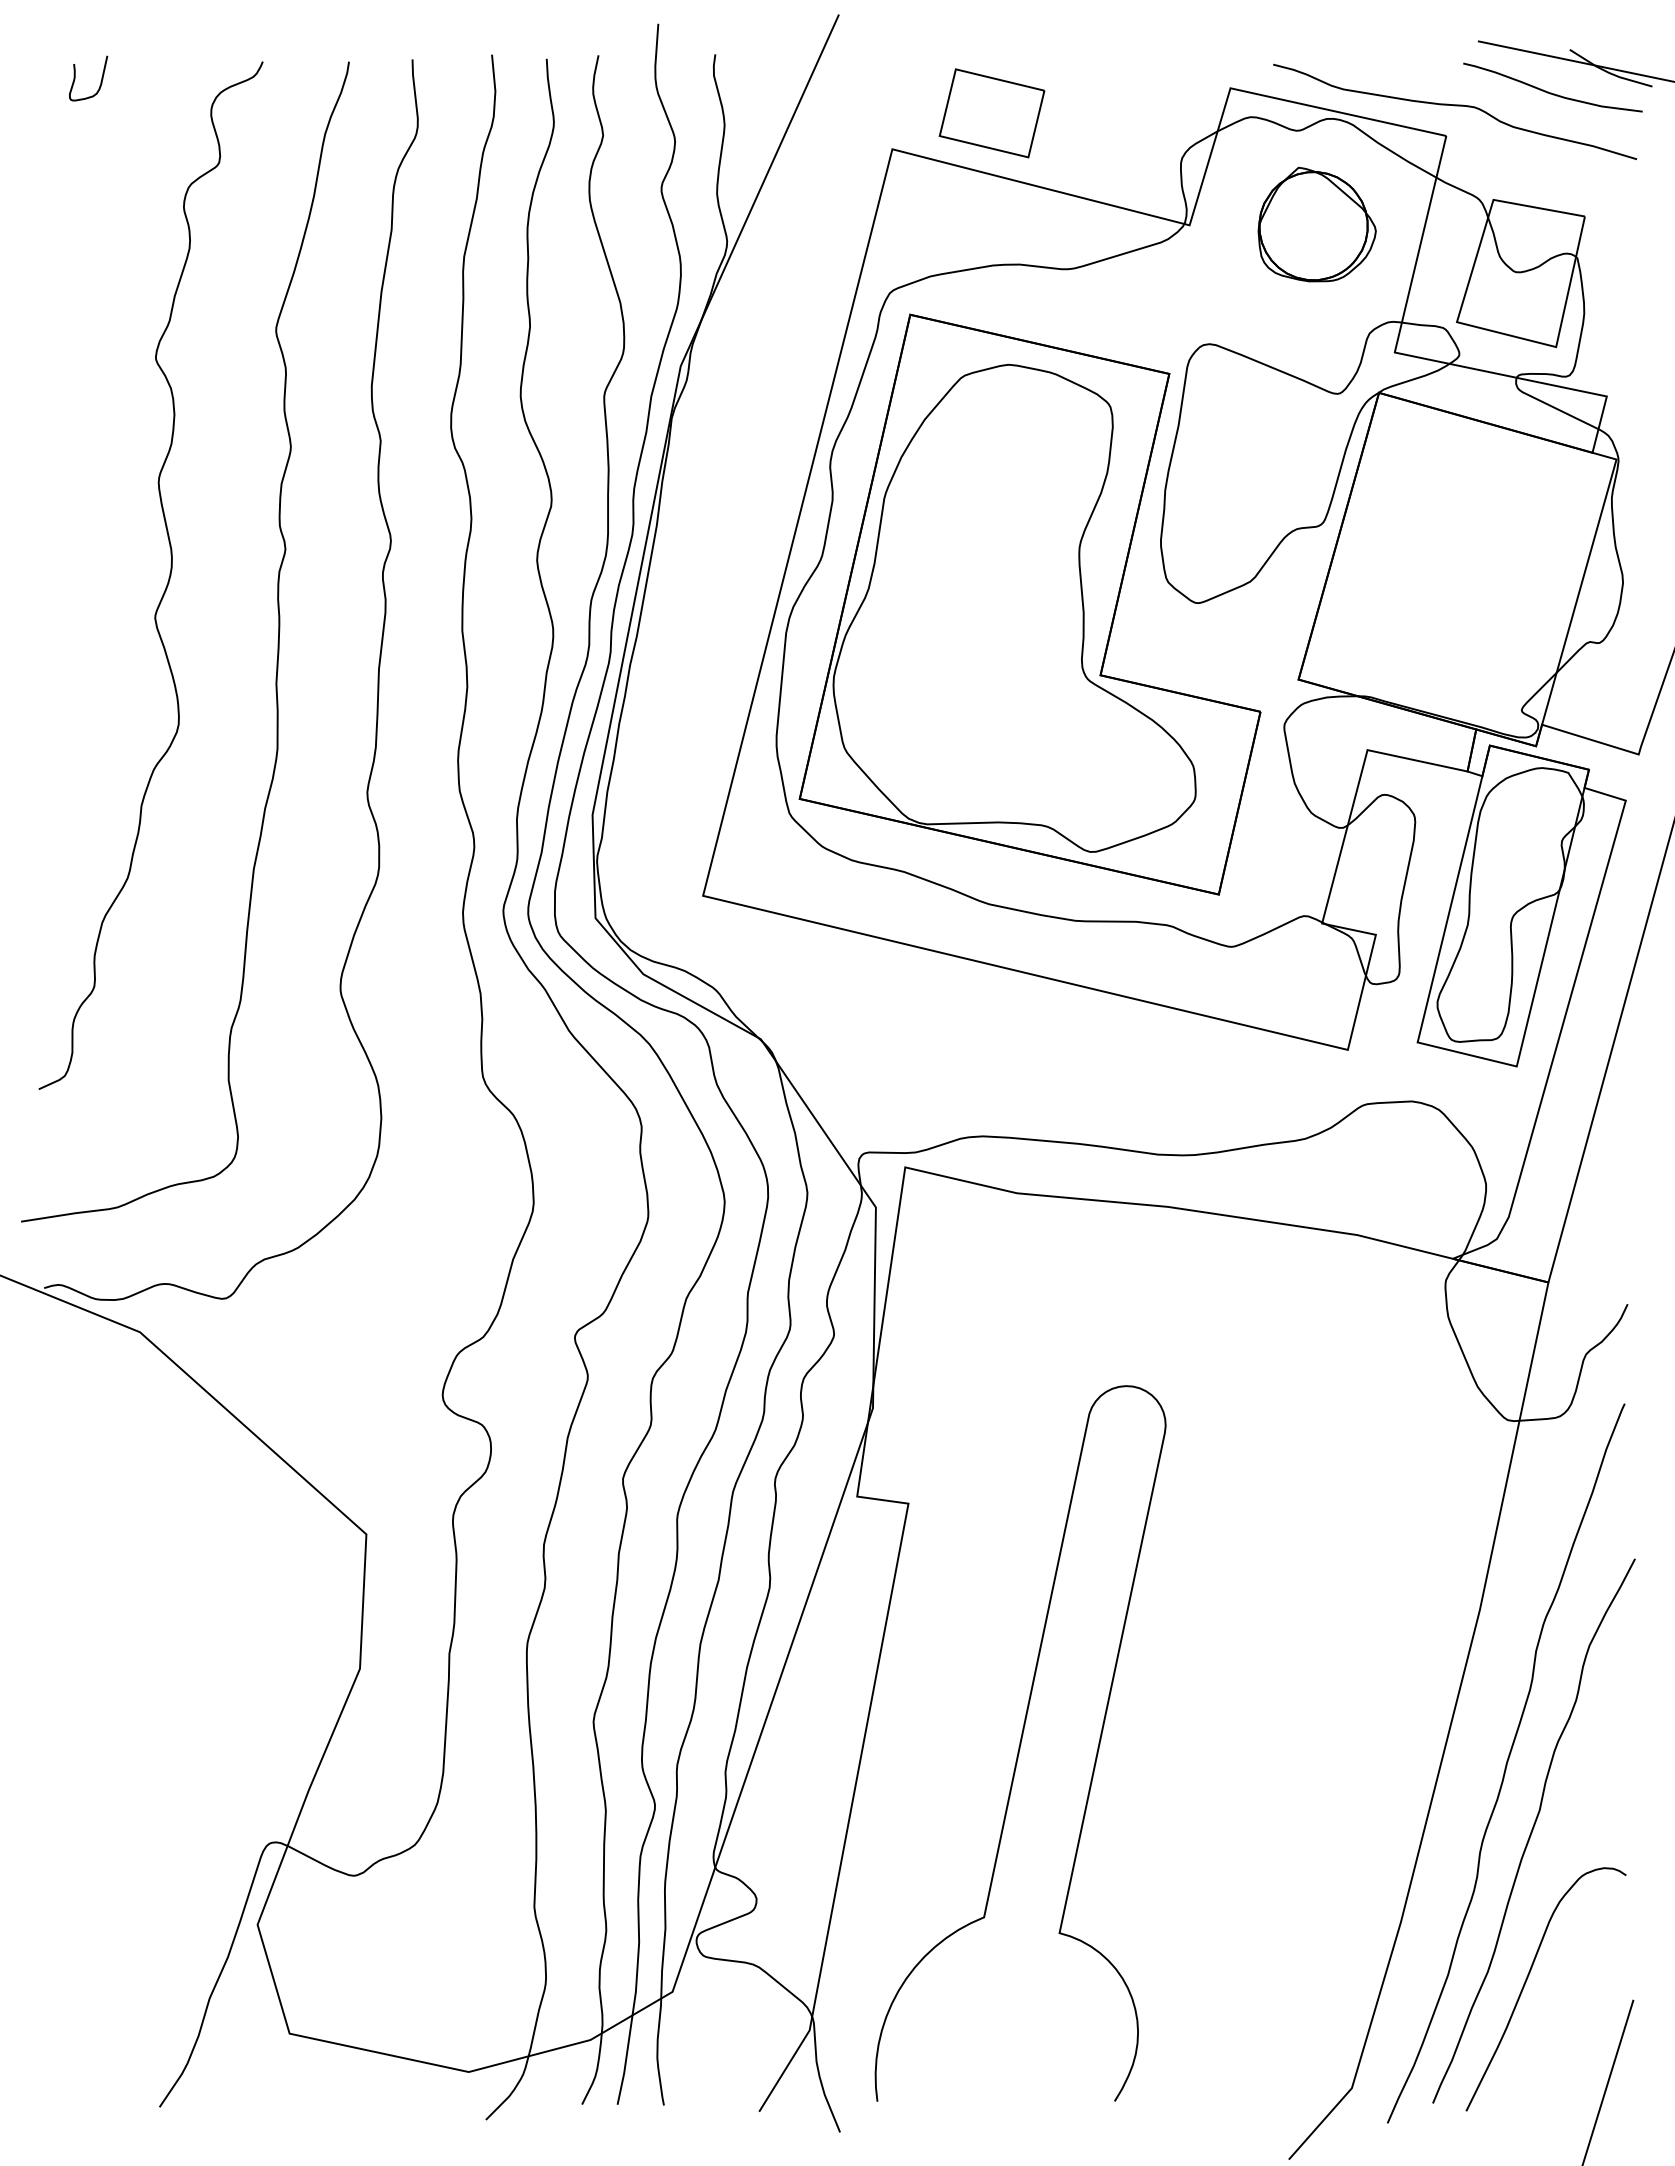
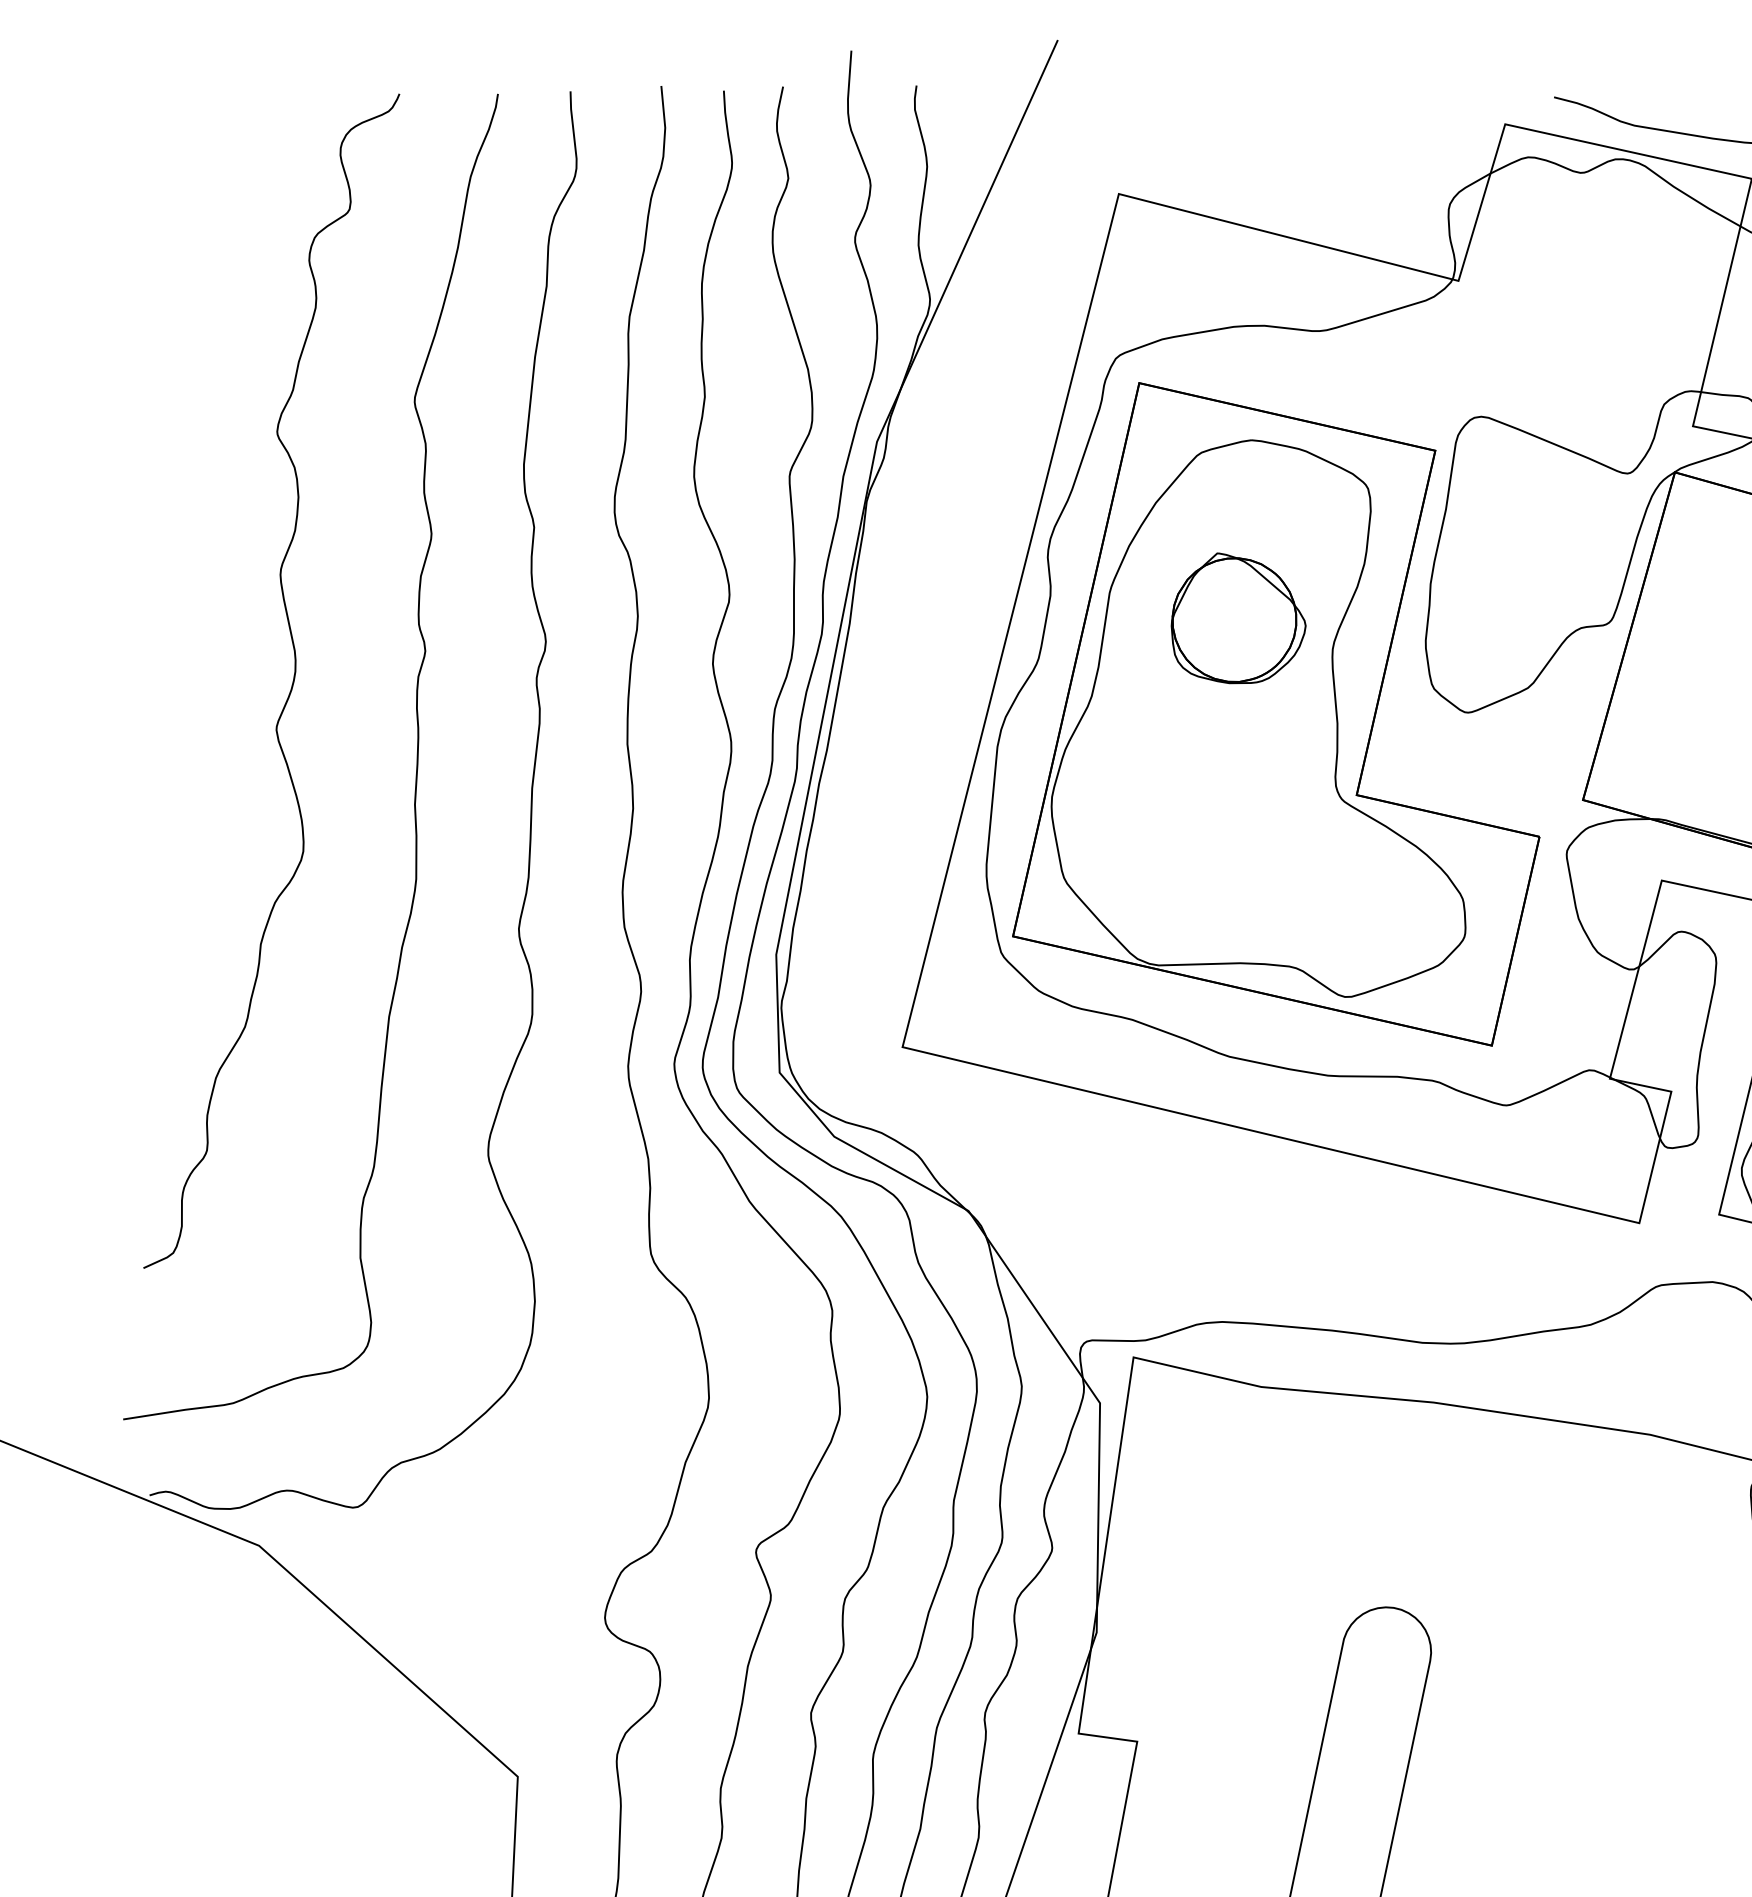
curve: (100, 81) -> (213, 116), removed
part: (991, 113) -> (1232, 153), removed
part: (1316, 224) -> (1237, 618), moved

